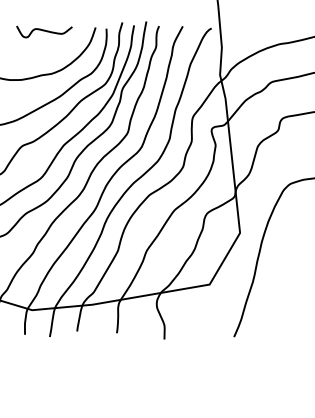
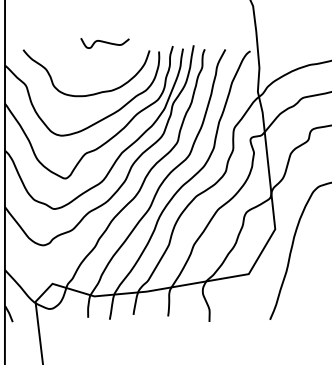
curve: (43, 30) -> (104, 42), moved

